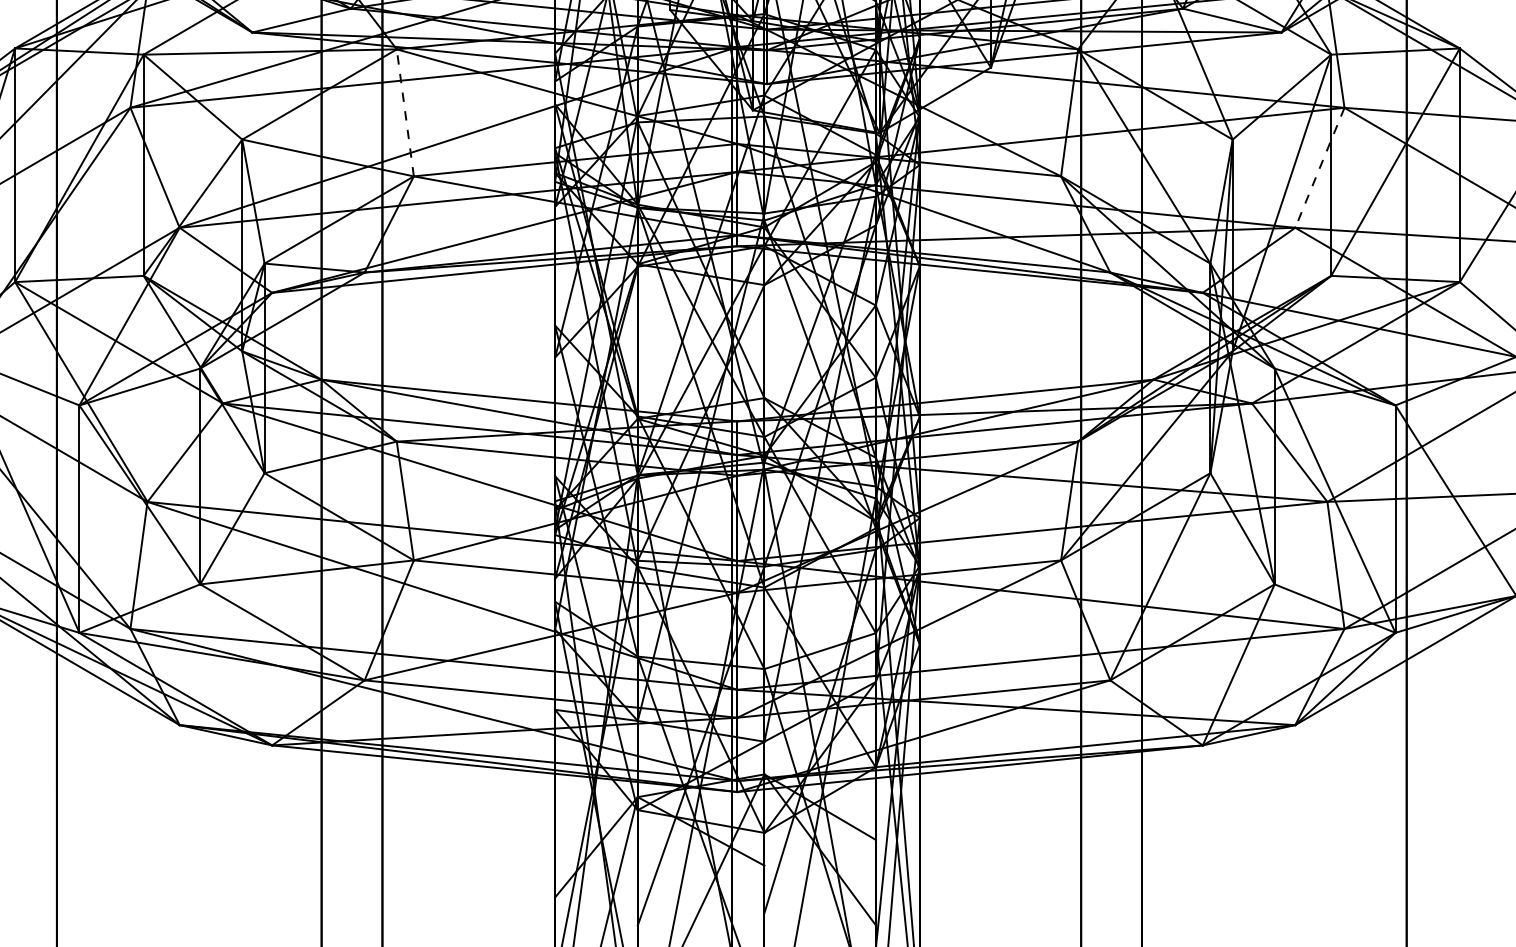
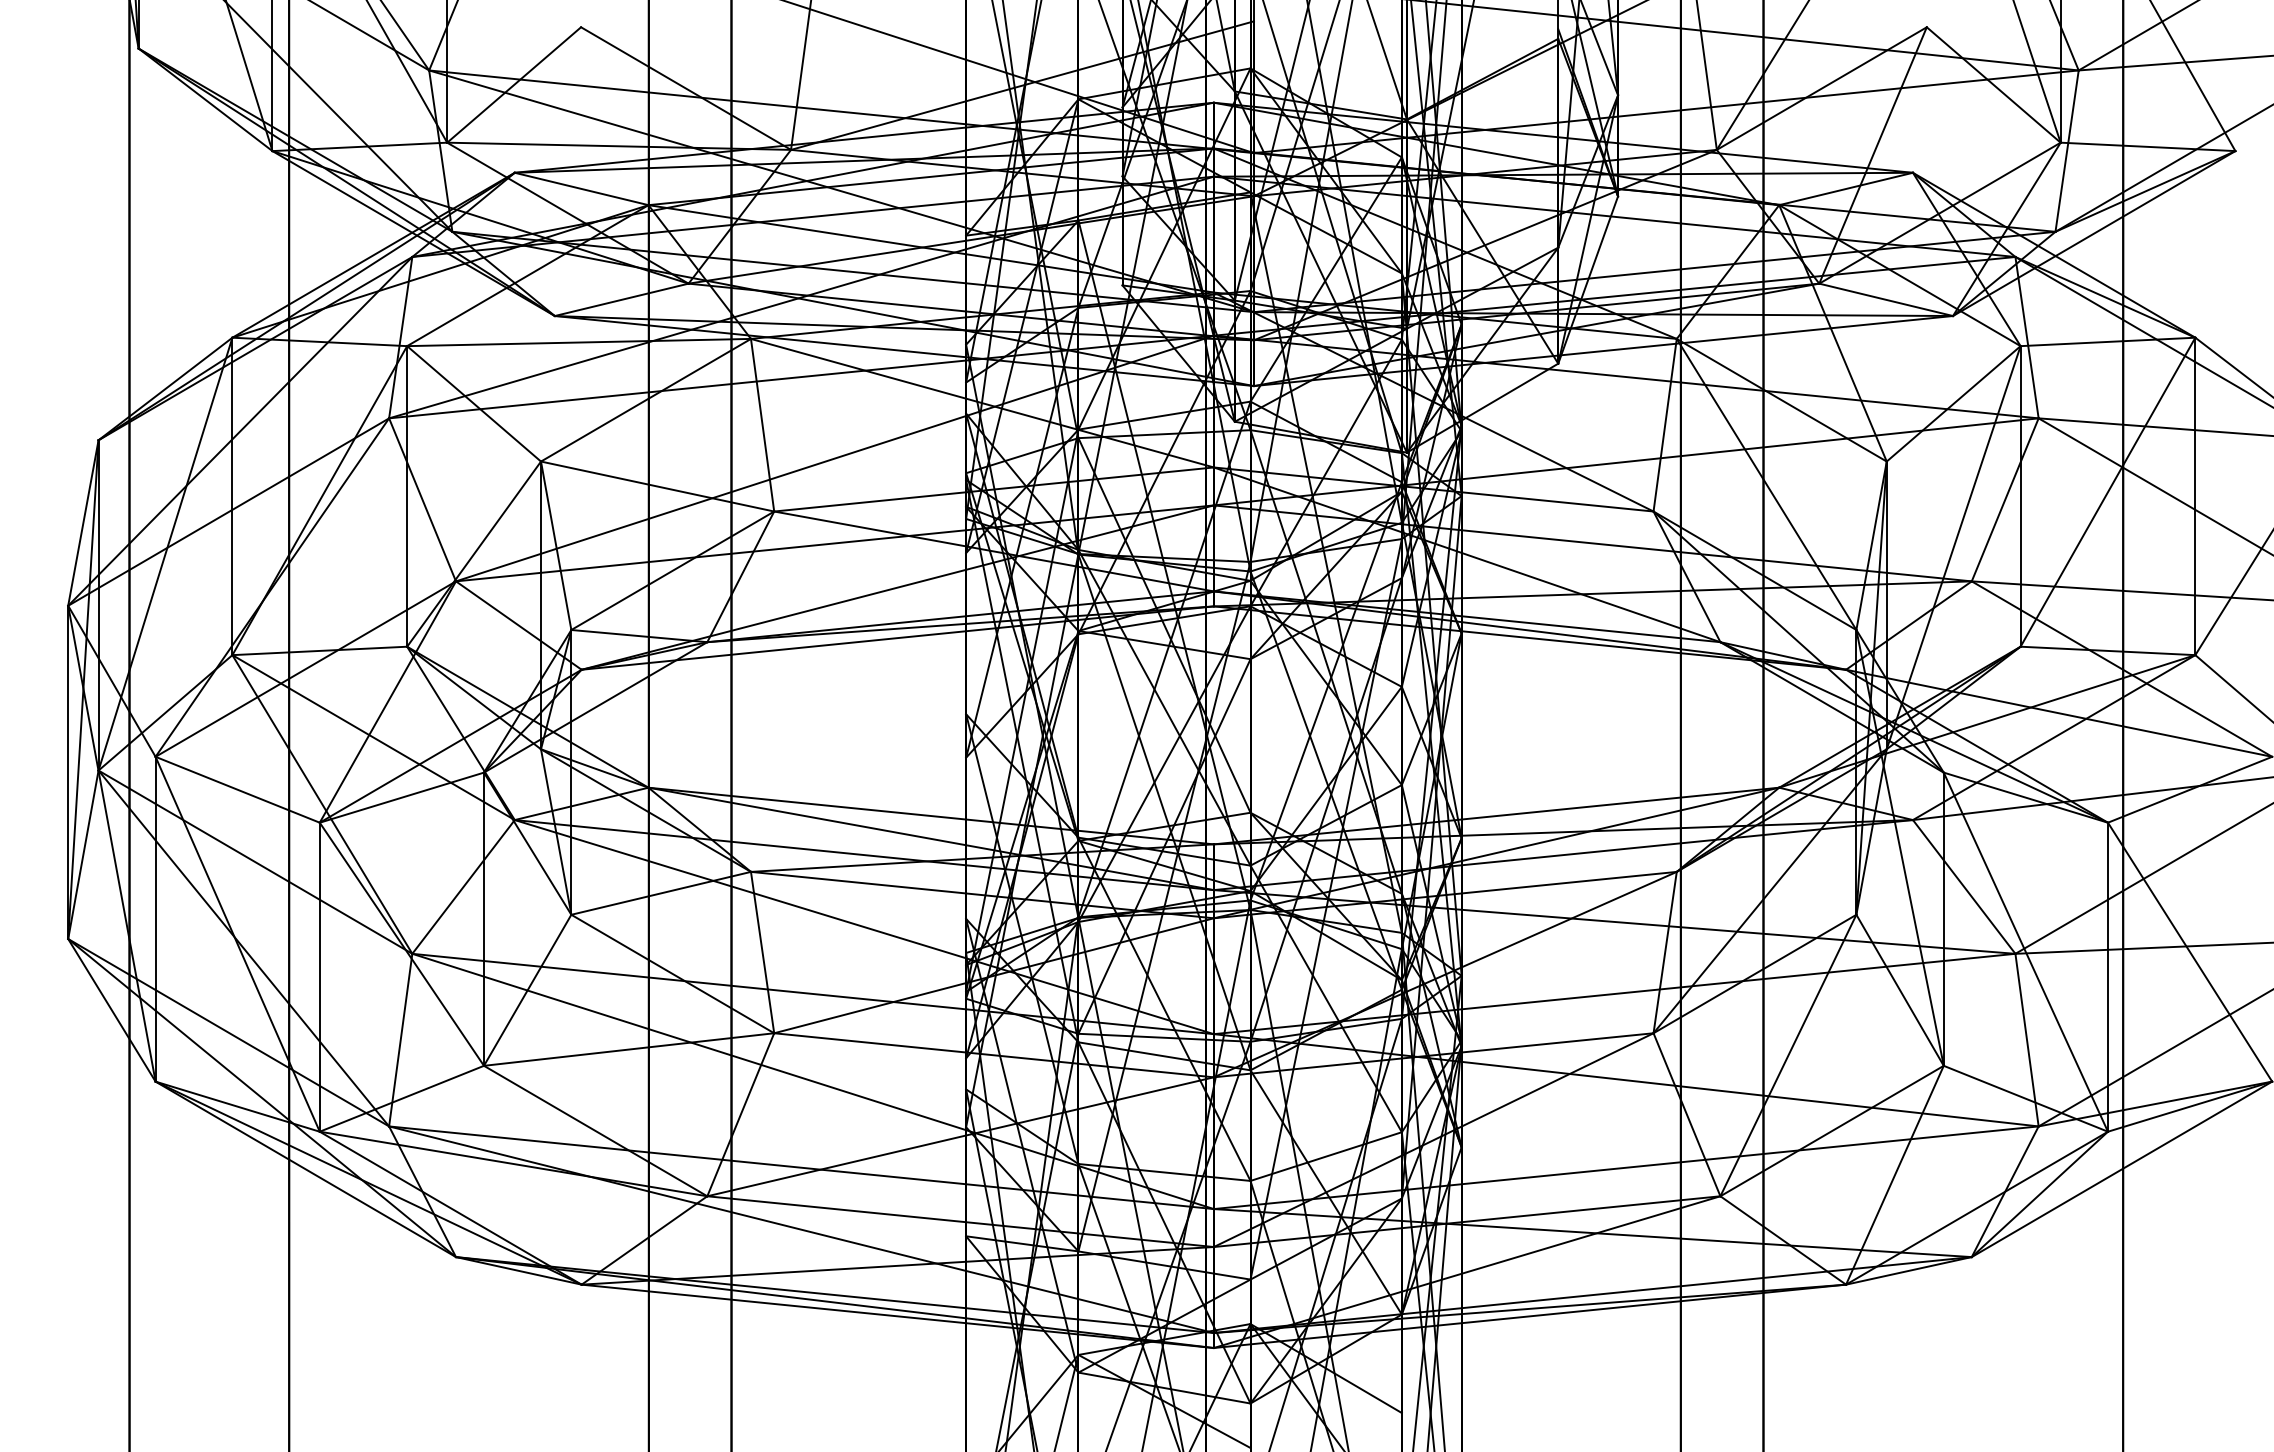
line: (405, 112) -> (762, 424), dashed -> solid
line: (1320, 168) -> (2005, 500), dashed -> solid

